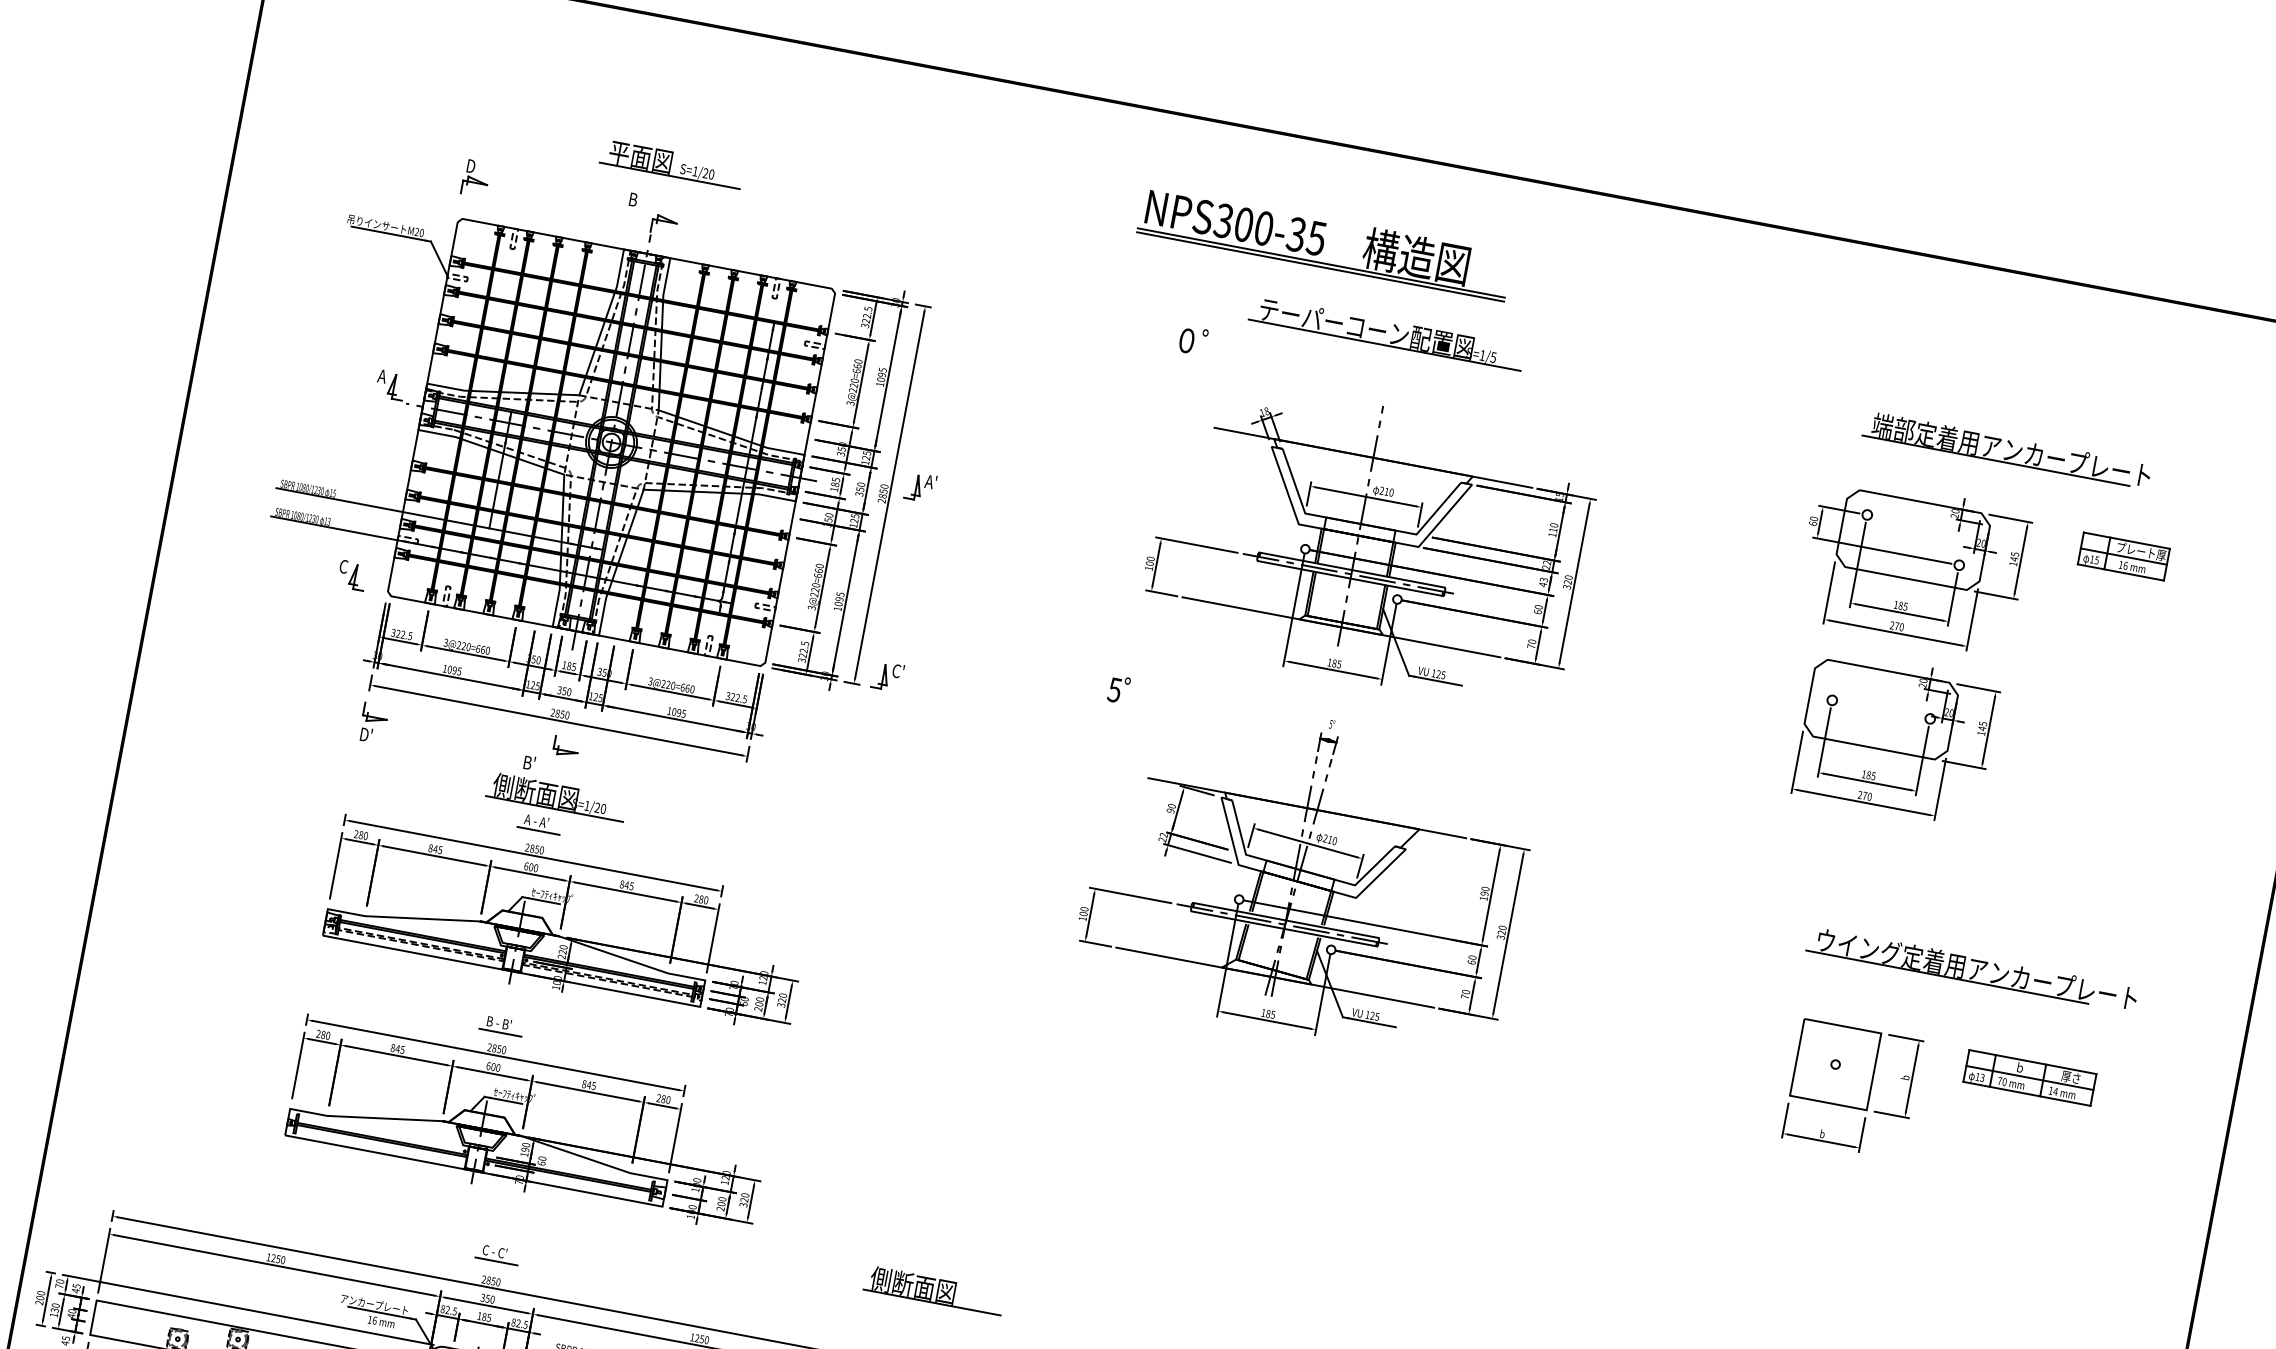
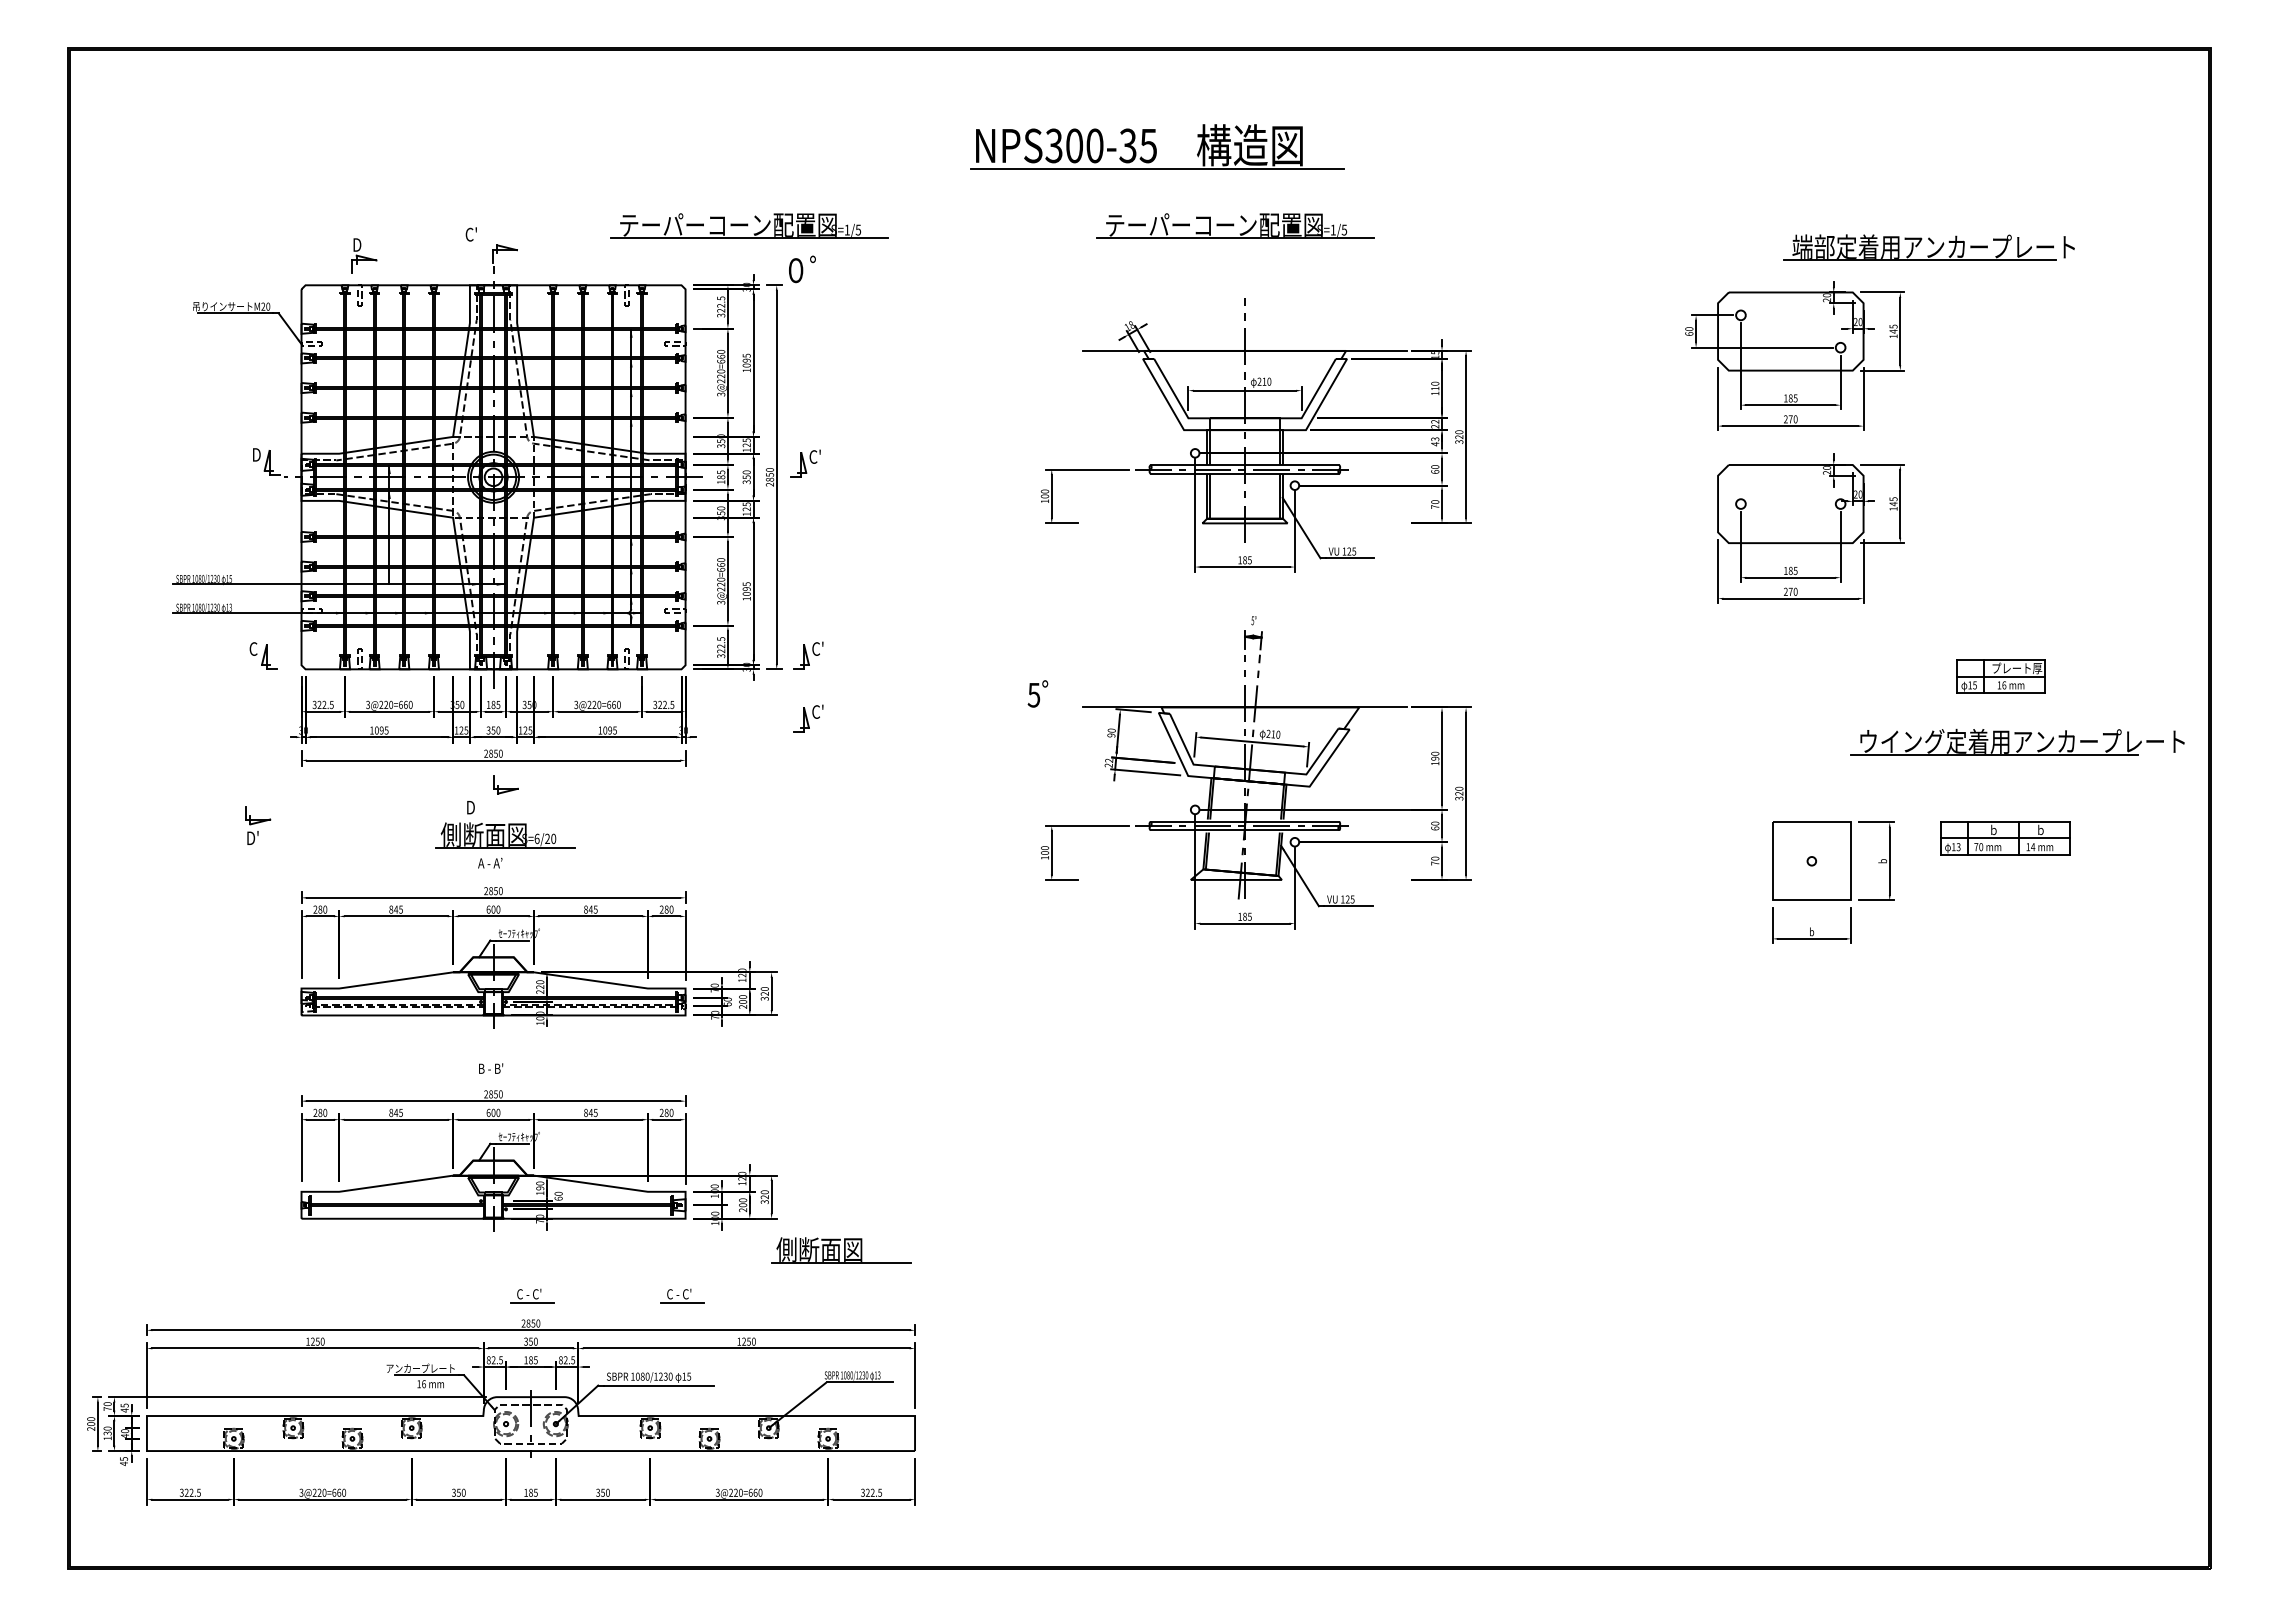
part: (672, 164) -> (501, 192), removed
part: (476, 177) -> (364, 255), moved
text: (633, 199) -> (470, 234), B -> C'
part: (909, 242) -> (749, 225), added
line: (1320, 267) -> (1157, 173), removed
text: (1193, 340) -> (802, 269), moved
text: (381, 375) -> (255, 454), A -> D
part: (2006, 449) -> (1928, 247), moved
text: (930, 481) -> (814, 456), A' -> C'
part: (2123, 556) -> (2000, 676), moved
line: (1340, 627) -> (1244, 523), removed
text: (1118, 689) -> (1037, 693), moved
part: (374, 723) -> (258, 825), moved
part: (876, 737) -> (808, 718), added
text: (529, 763) -> (472, 807), B' -> D
text: (586, 805) -> (536, 838), S=1/20 -> S=6/20
line: (538, 830) -> (493, 872), removed
part: (1972, 968) -> (2017, 741), moved
line: (1274, 977) -> (1244, 879), removed
line: (500, 1032) -> (493, 1077), removed
text: (2071, 1076) -> (2045, 829), 厚さ -> ｂ
part: (645, 1281) -> (682, 1295), added
part: (934, 1290) -> (841, 1250), moved

